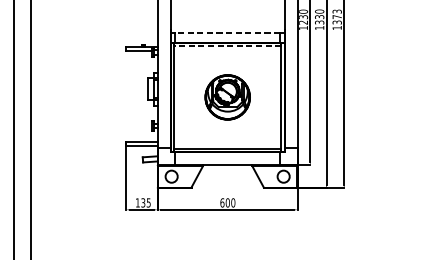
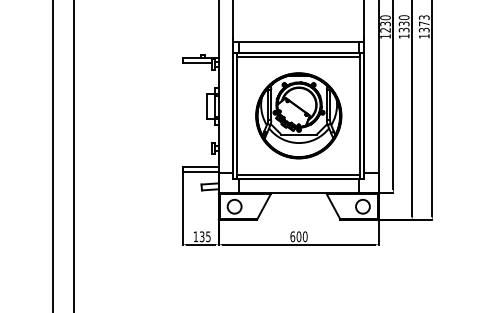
line: (227, 33) -> (298, 42), dashed -> solid
line: (227, 46) -> (298, 57), dashed -> solid
part: (227, 97) -> (298, 115), size x1.67

